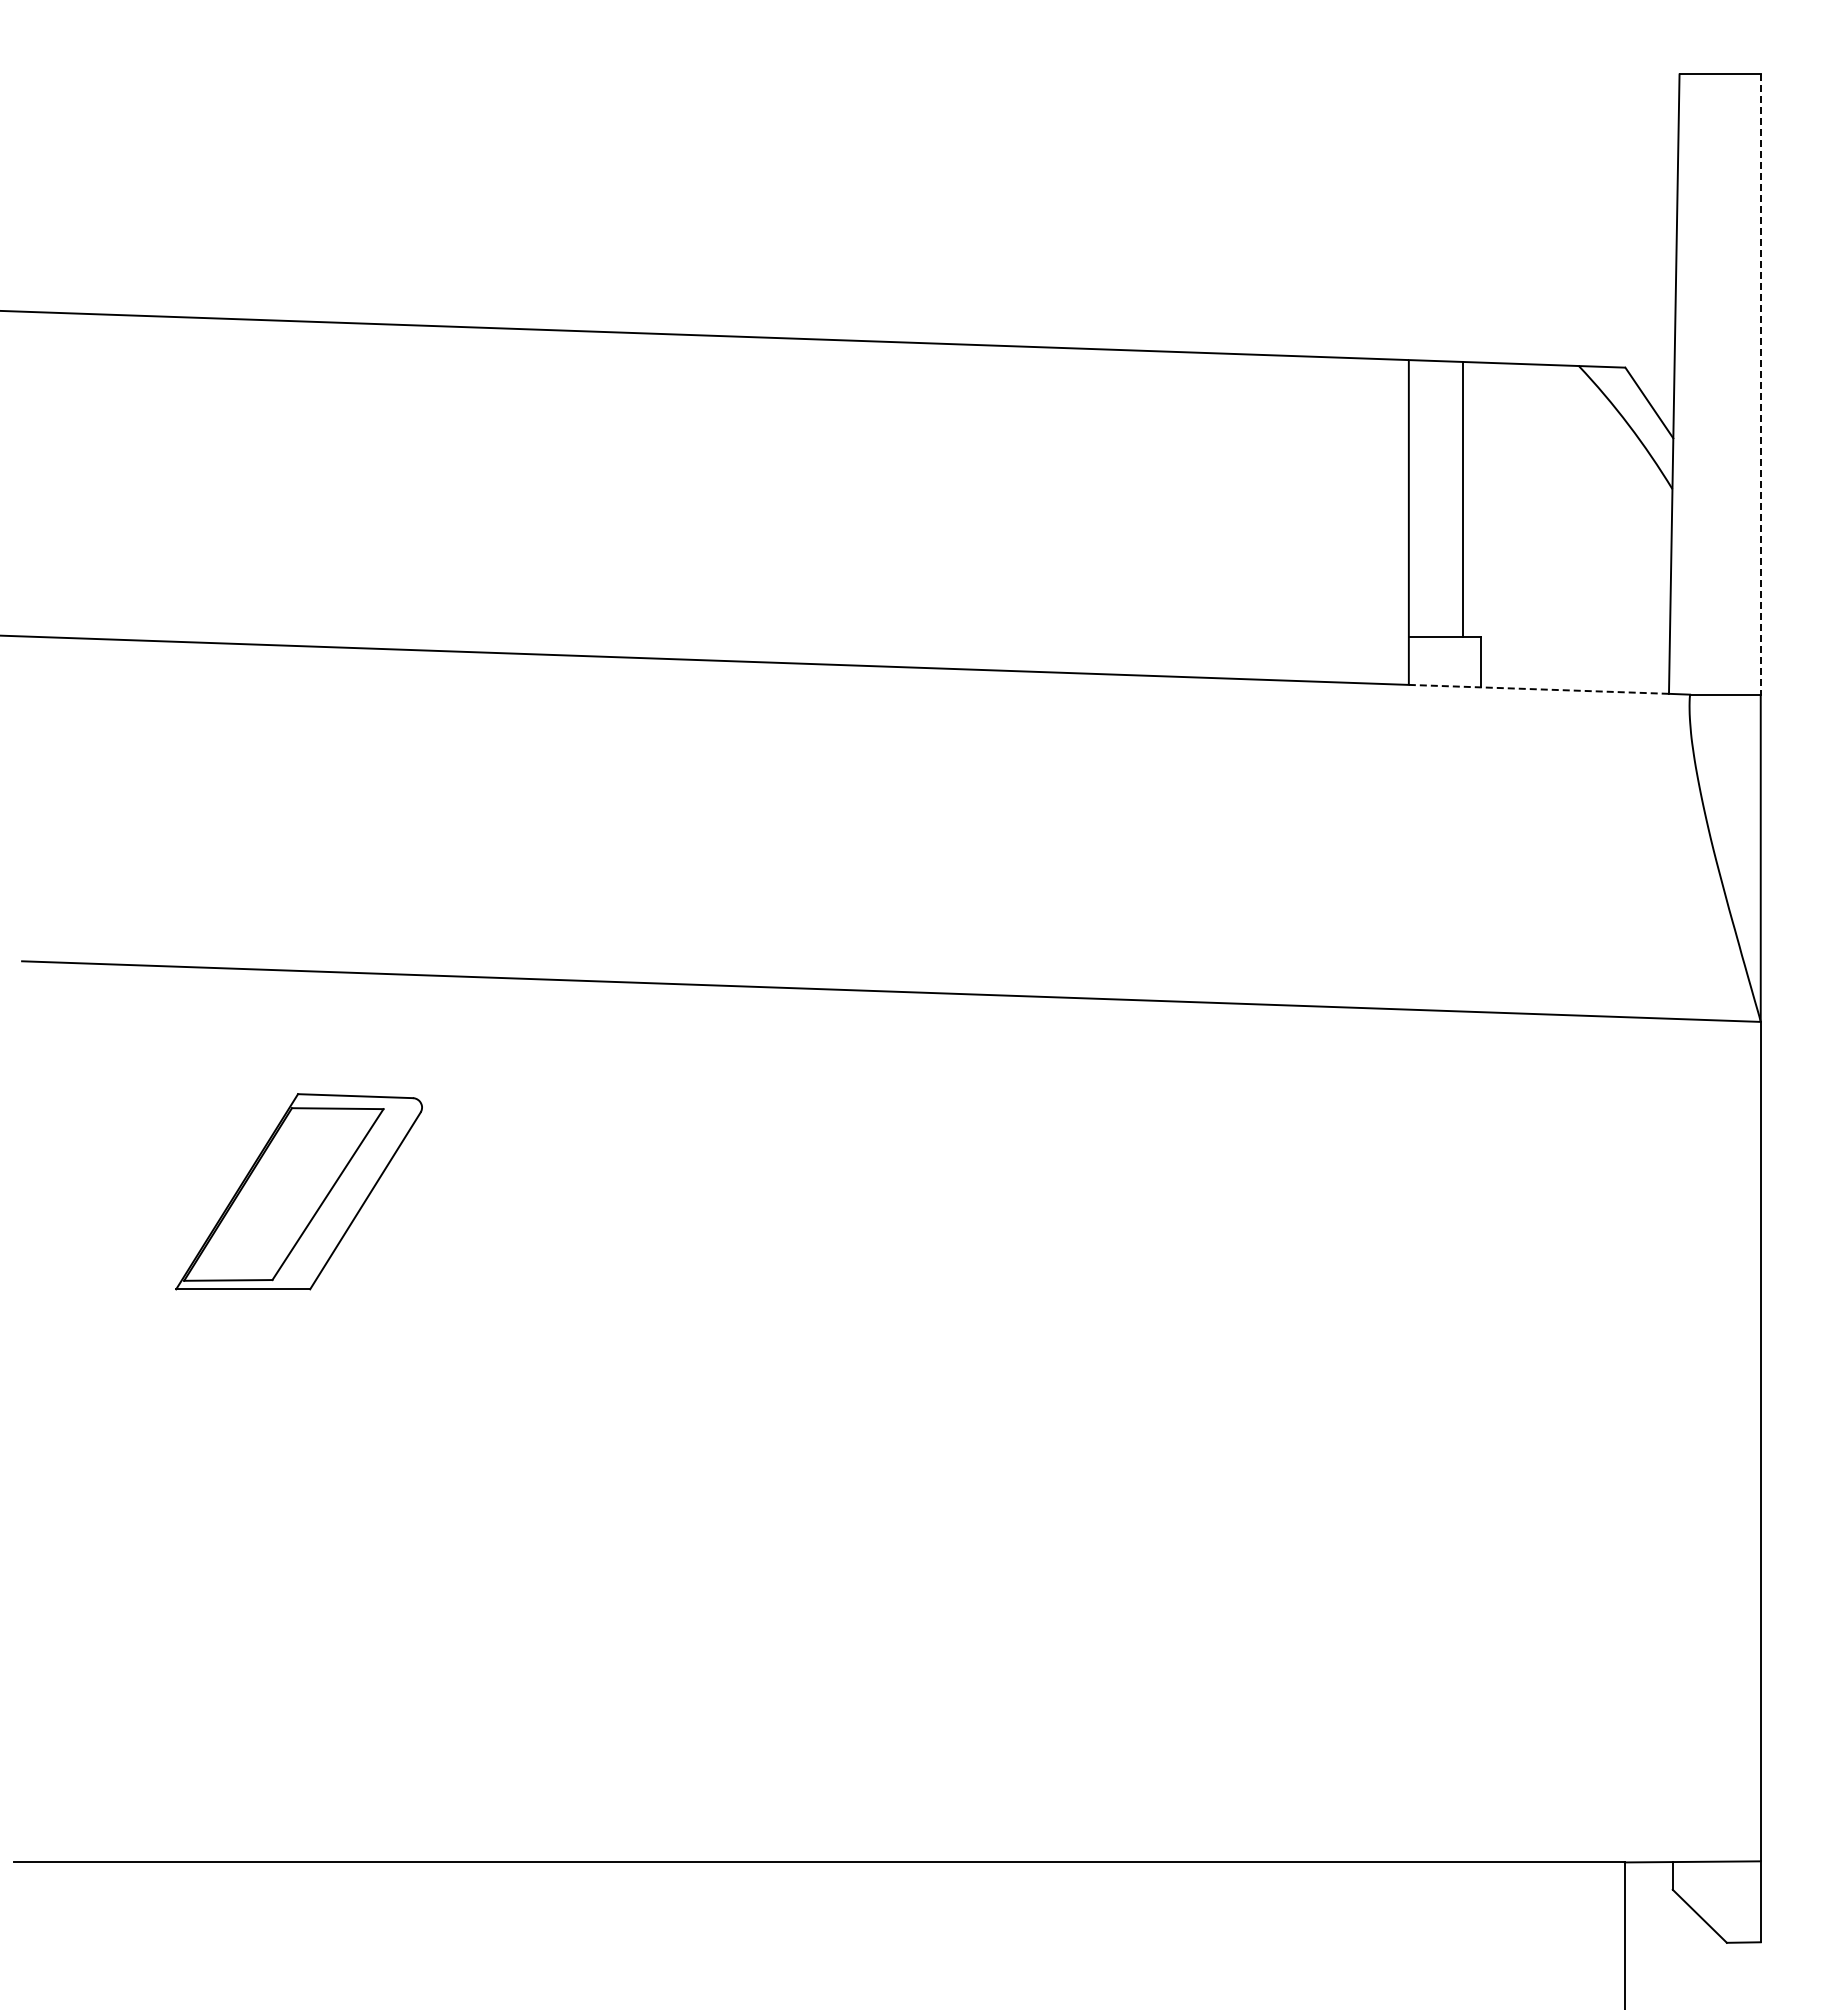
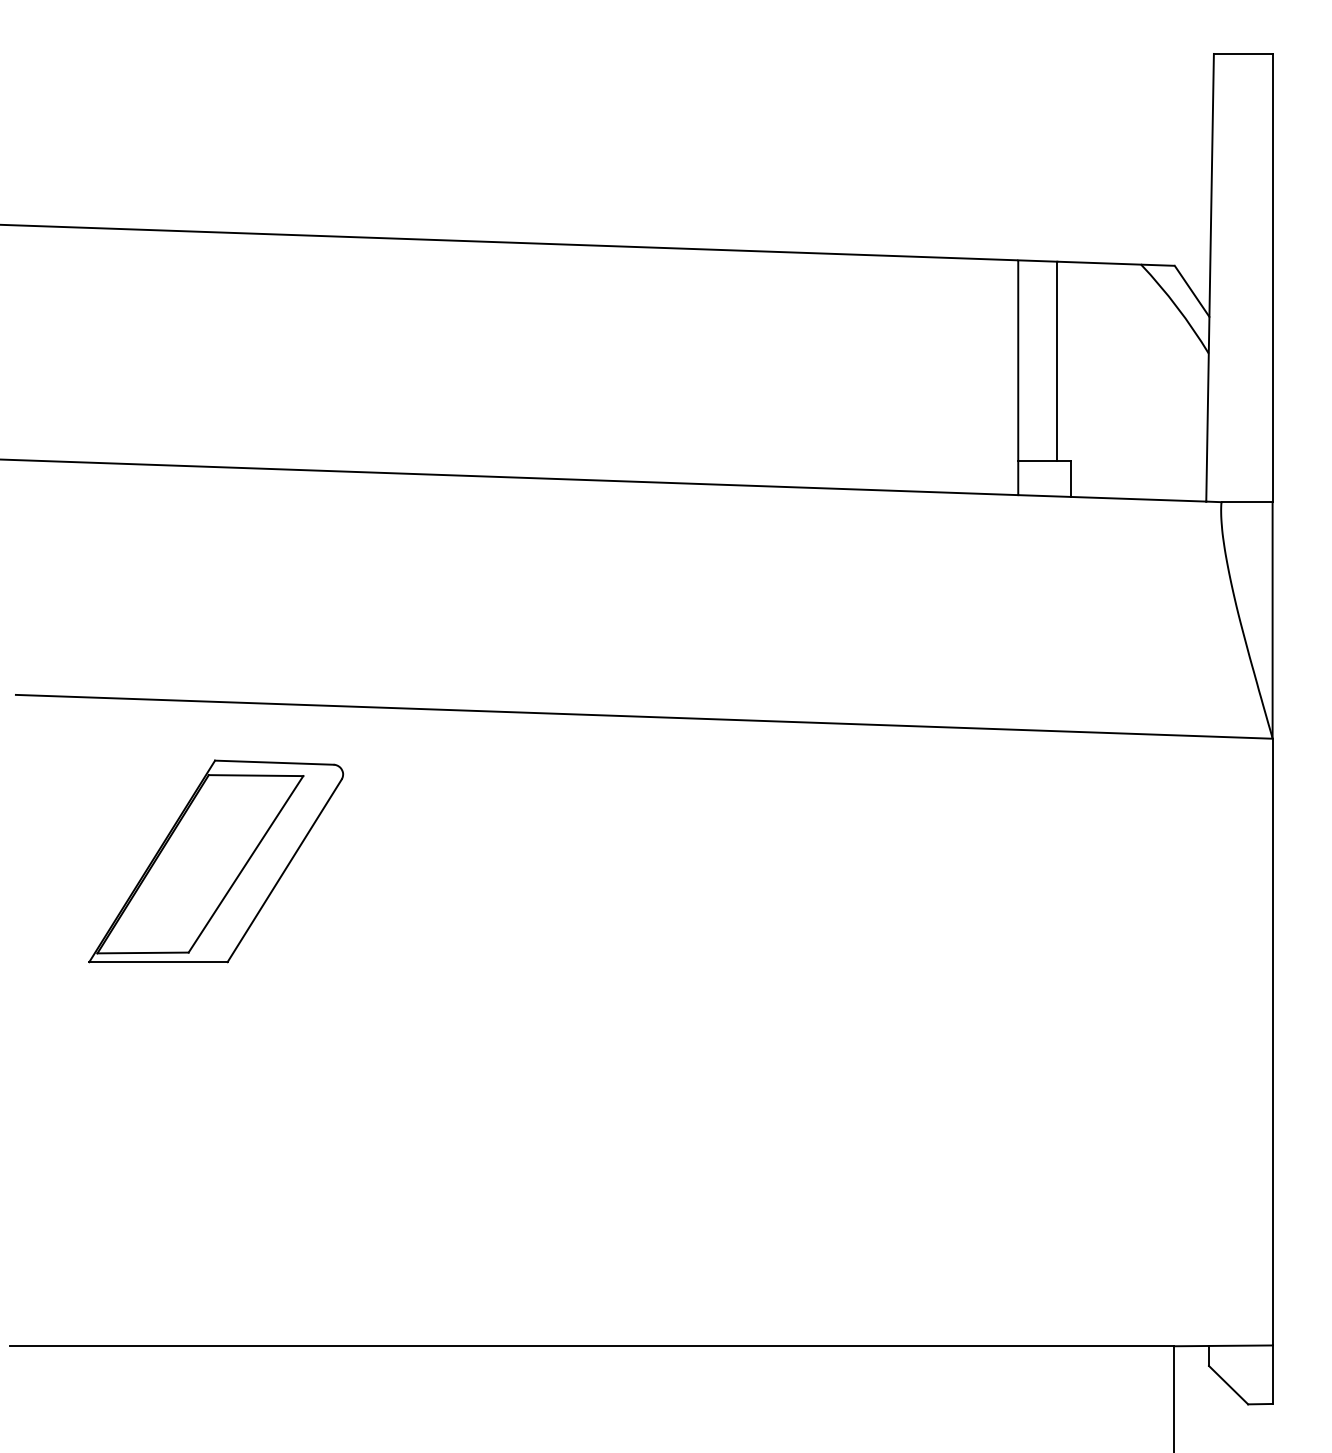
line: (1760, 385) -> (1272, 278), dashed -> solid
line: (1539, 689) -> (1112, 498), dashed -> solid
part: (298, 1191) -> (215, 861), size x1.43

